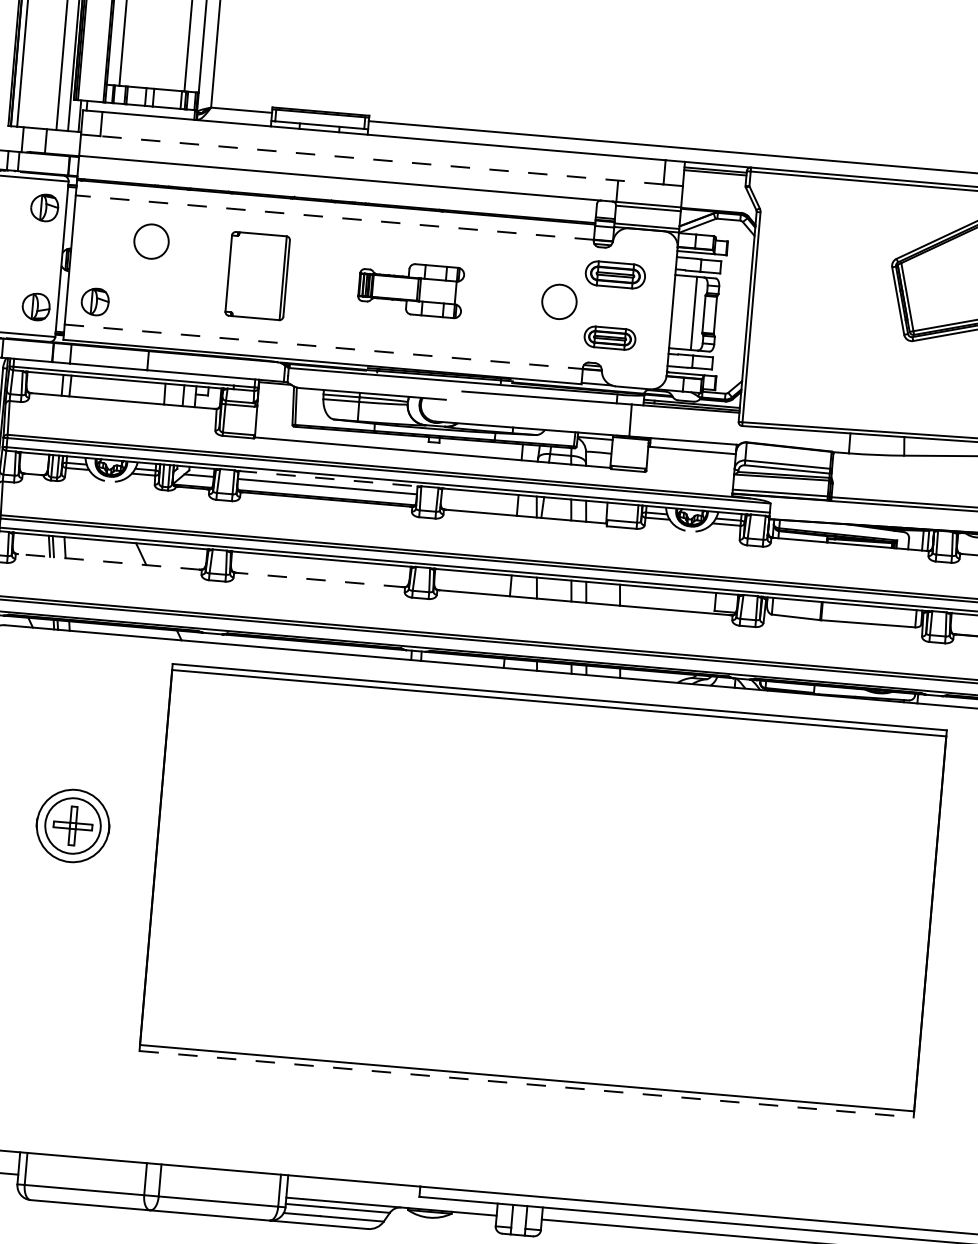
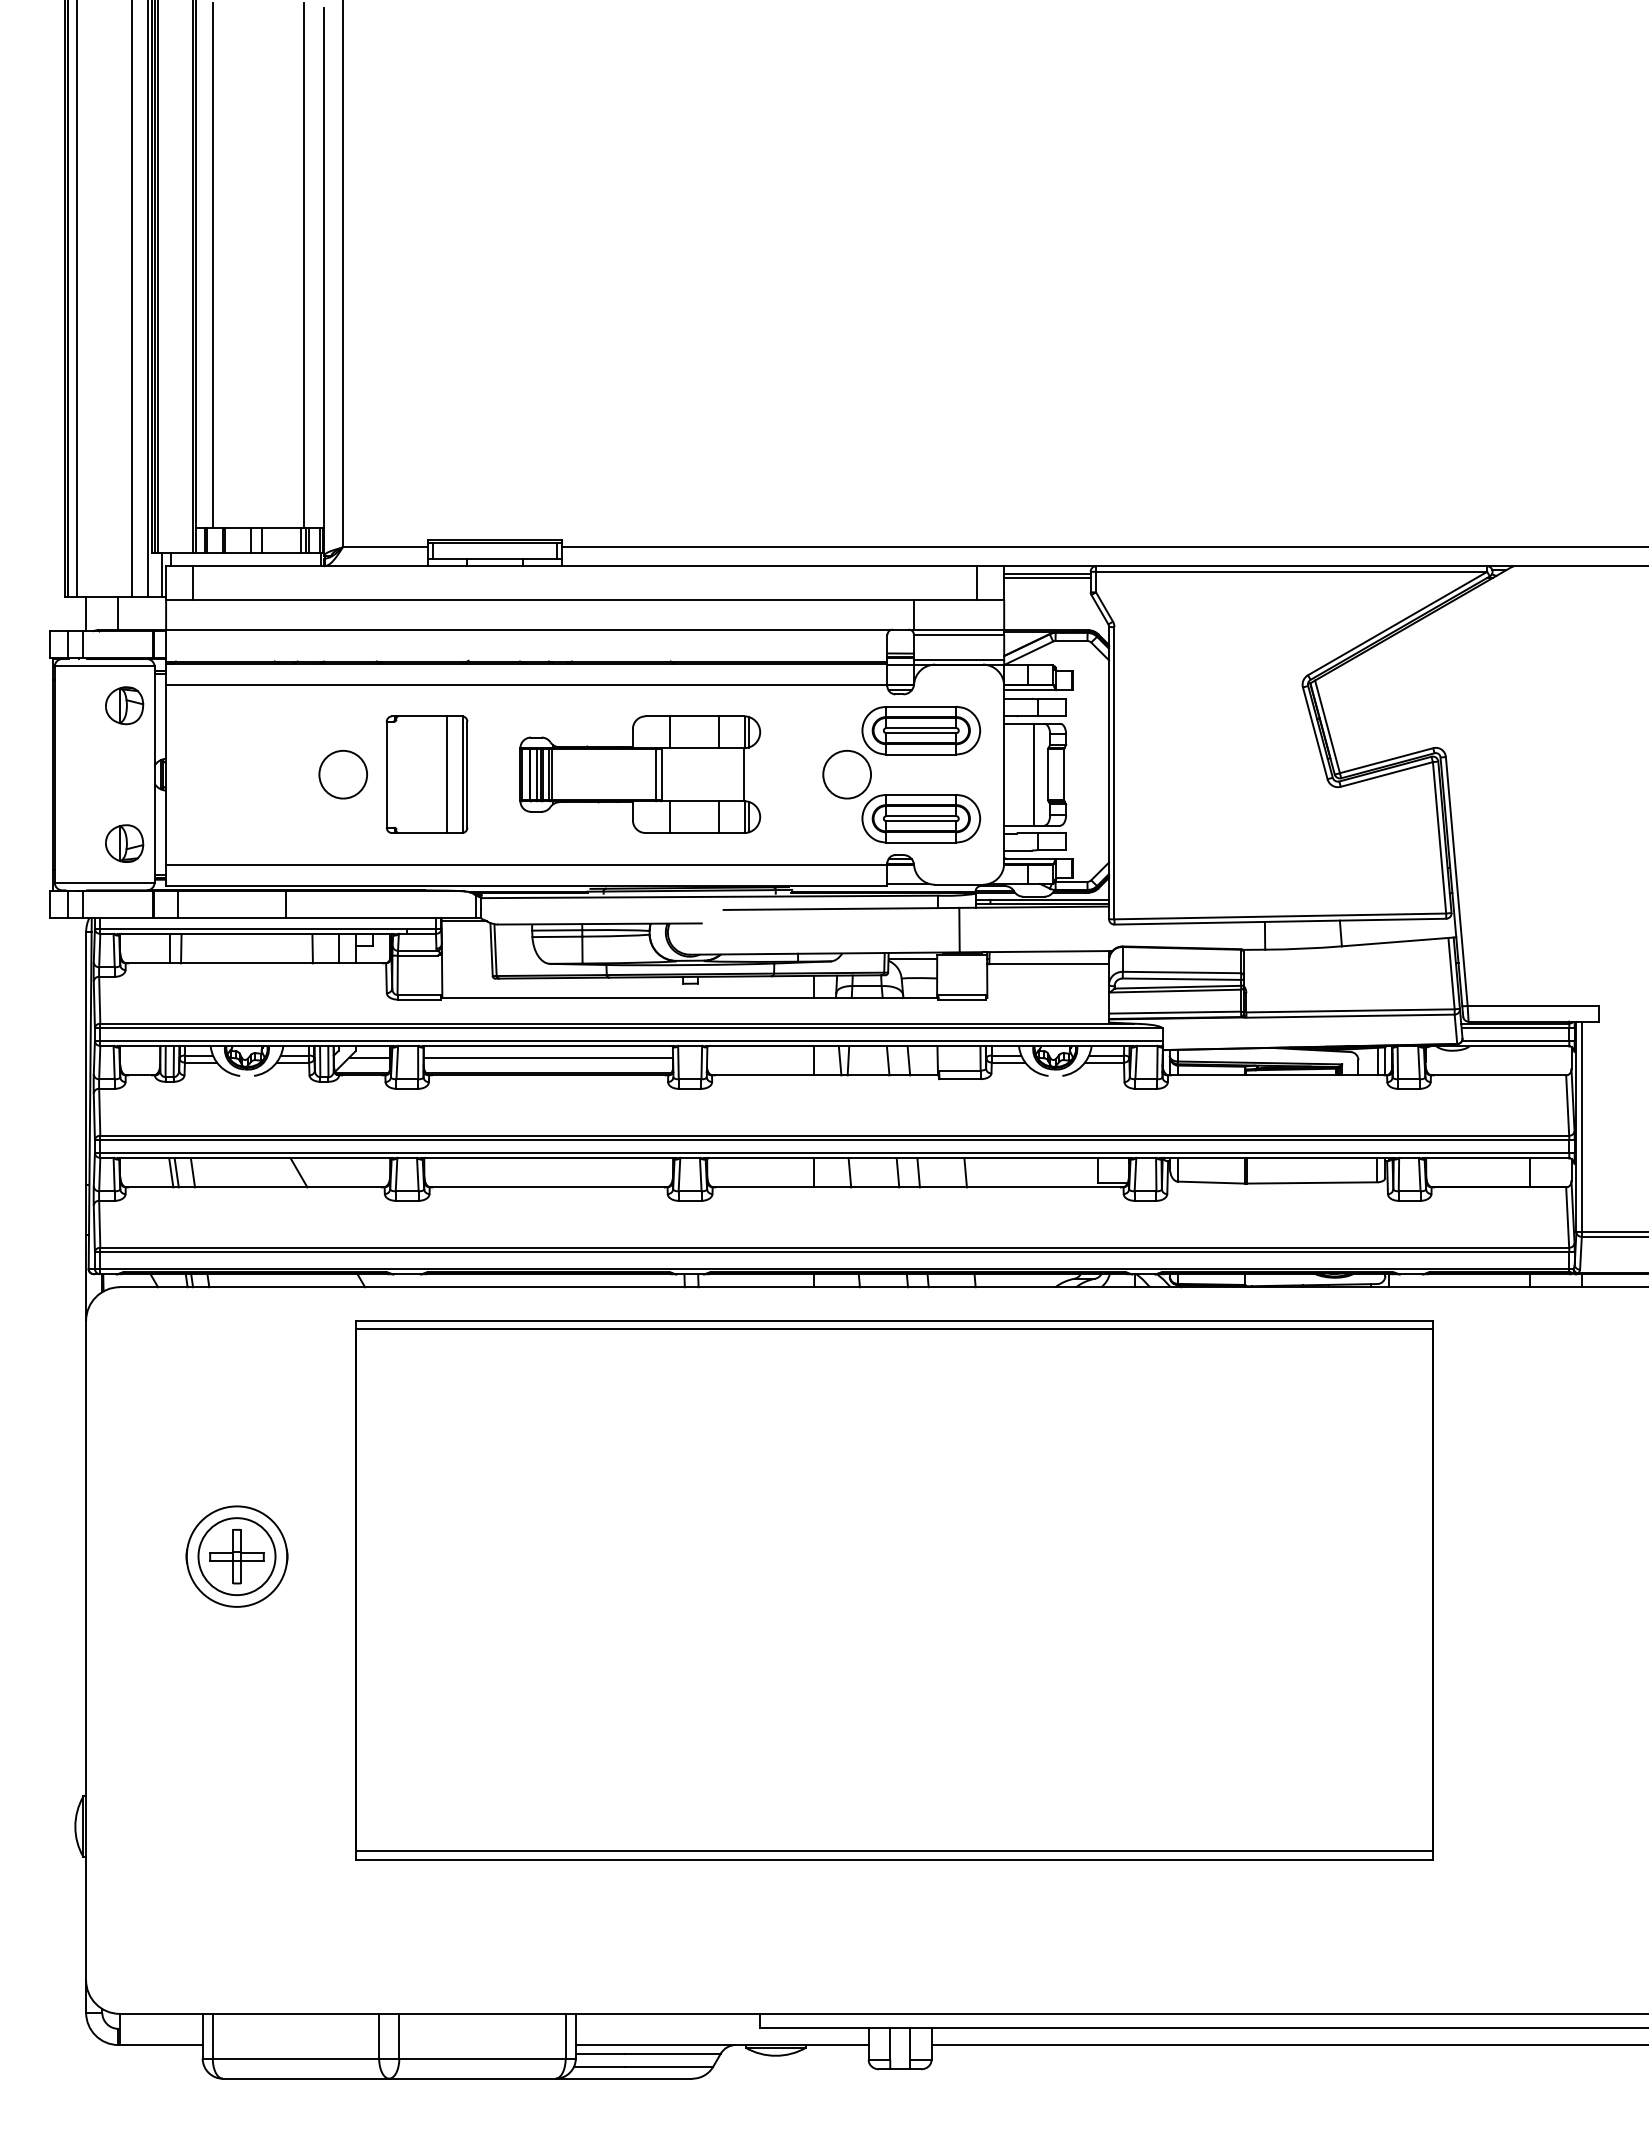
line: (381, 159) -> (584, 599), dashed -> solid
line: (334, 217) -> (526, 684), dashed -> solid
circle: (151, 241) -> (342, 774), moved
part: (615, 274) -> (921, 730), size x1.43
line: (272, 277) -> (447, 774), added
part: (411, 289) -> (640, 774), size x1.67
part: (95, 301) -> (205, 829), removed
part: (610, 337) -> (921, 818), size x1.67
line: (323, 346) -> (526, 864), dashed -> solid
line: (328, 478) -> (548, 1046), dashed -> solid
line: (109, 561) -> (255, 1187), dashed -> solid
line: (319, 580) -> (548, 1187), dashed -> solid
line: (526, 1084) -> (894, 1859), dashed -> solid

